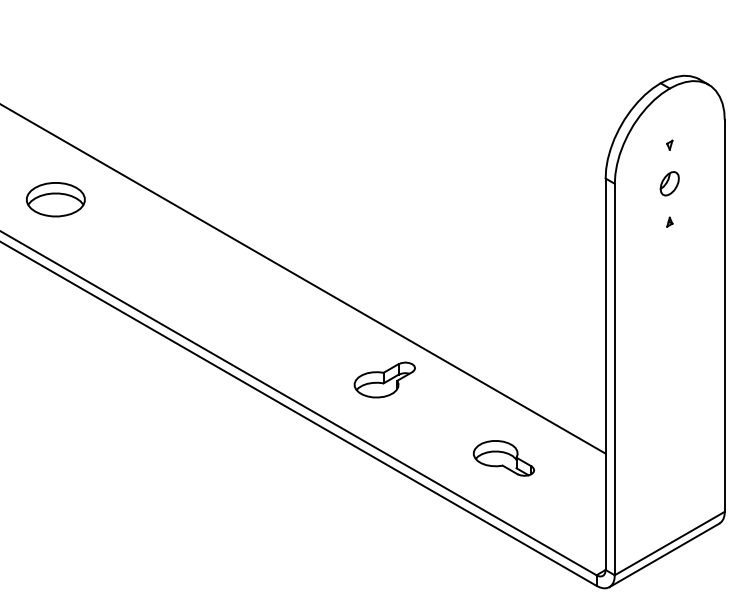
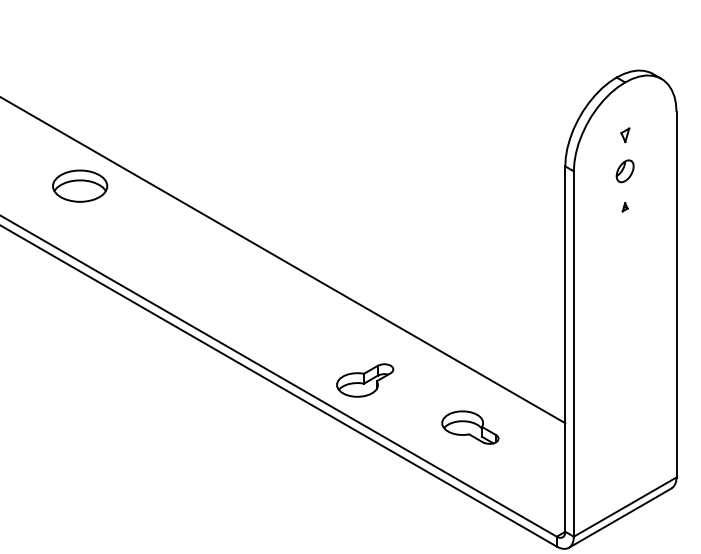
part: (669, 145) -> (624, 135), size x1.6
part: (56, 198) -> (80, 185), moved
part: (385, 380) -> (365, 380), moved

